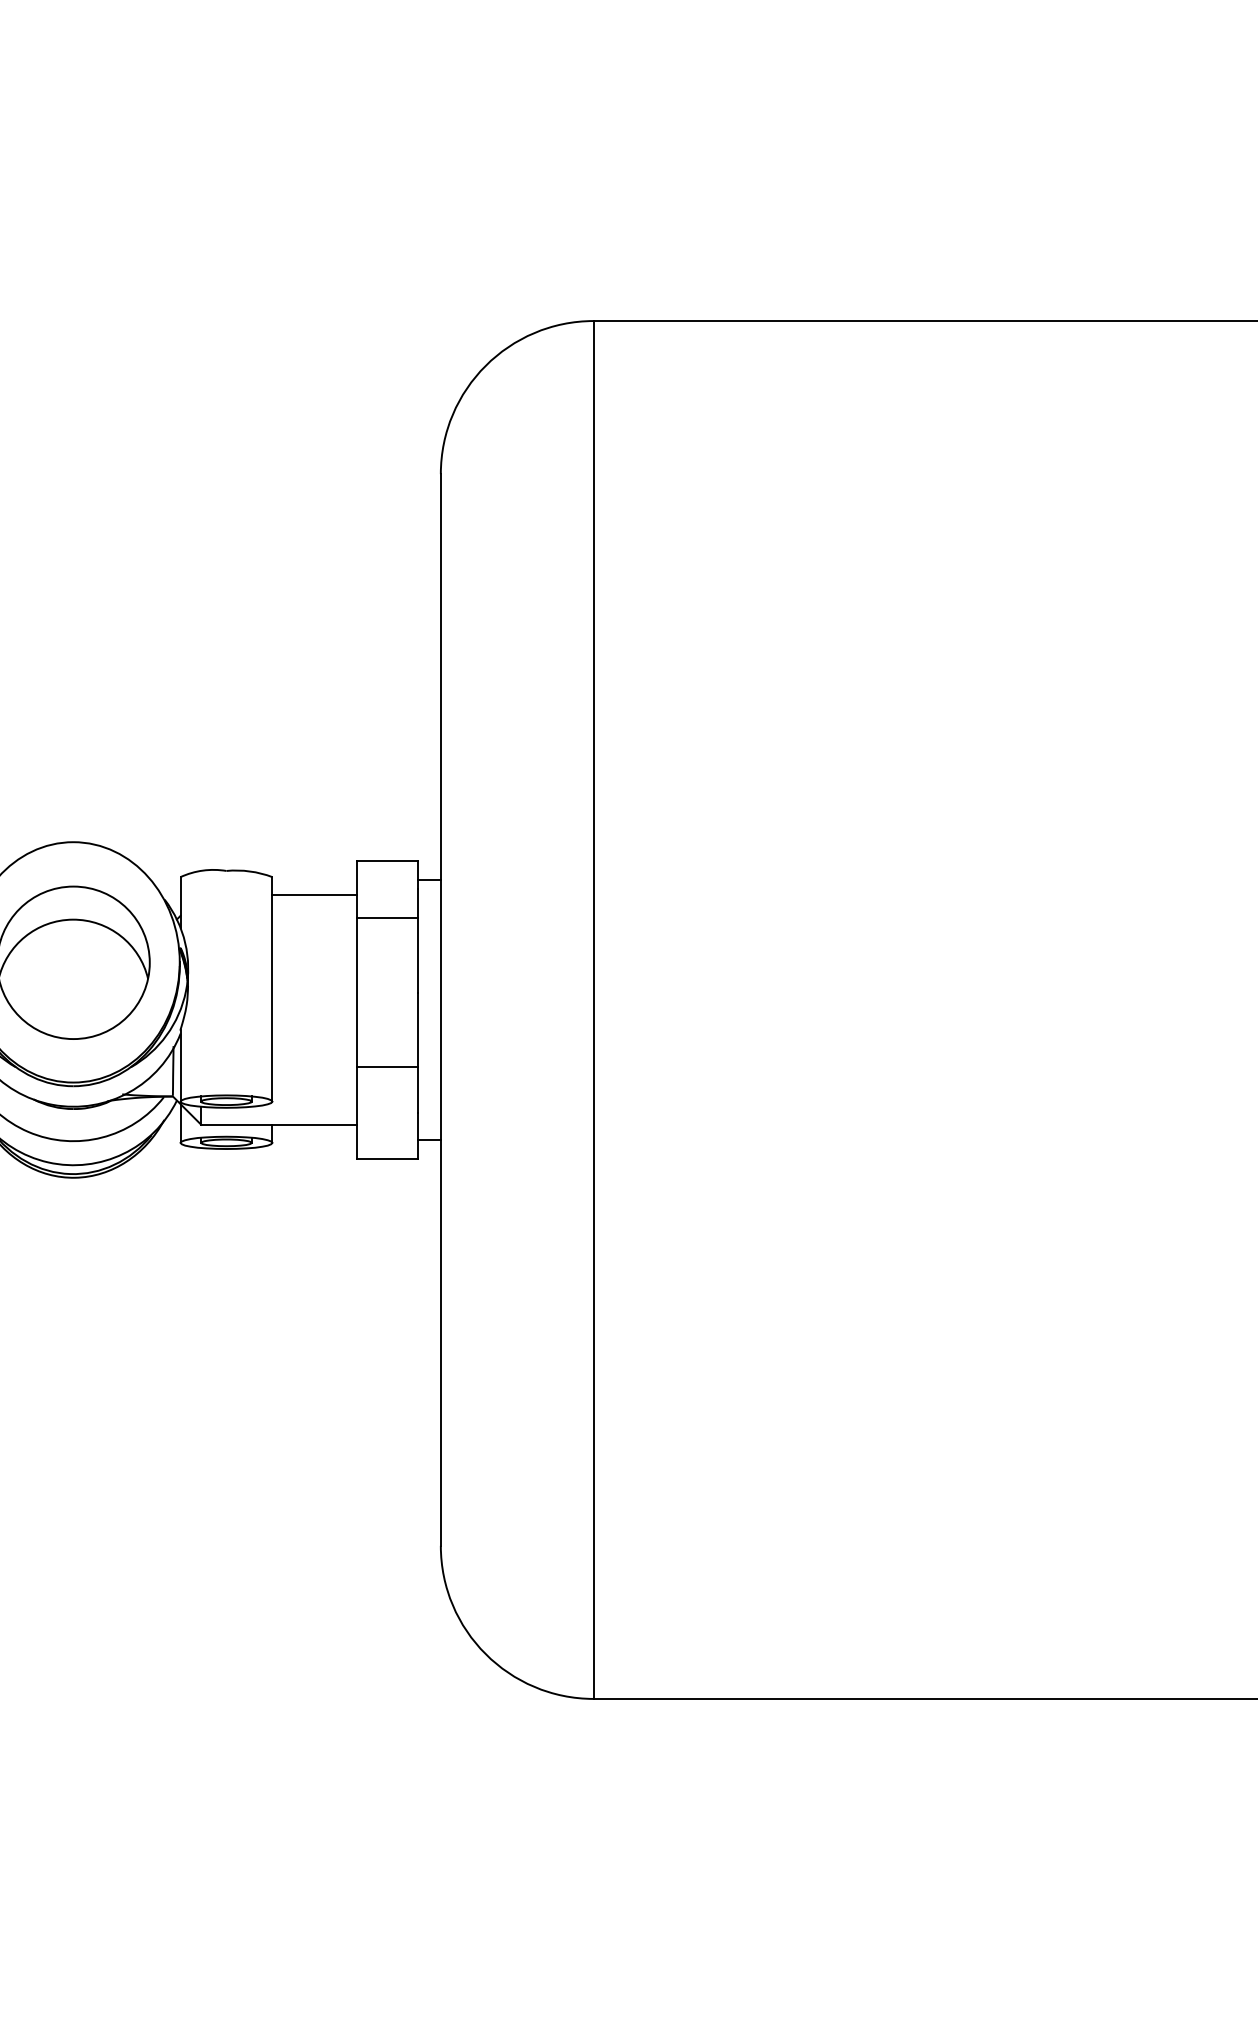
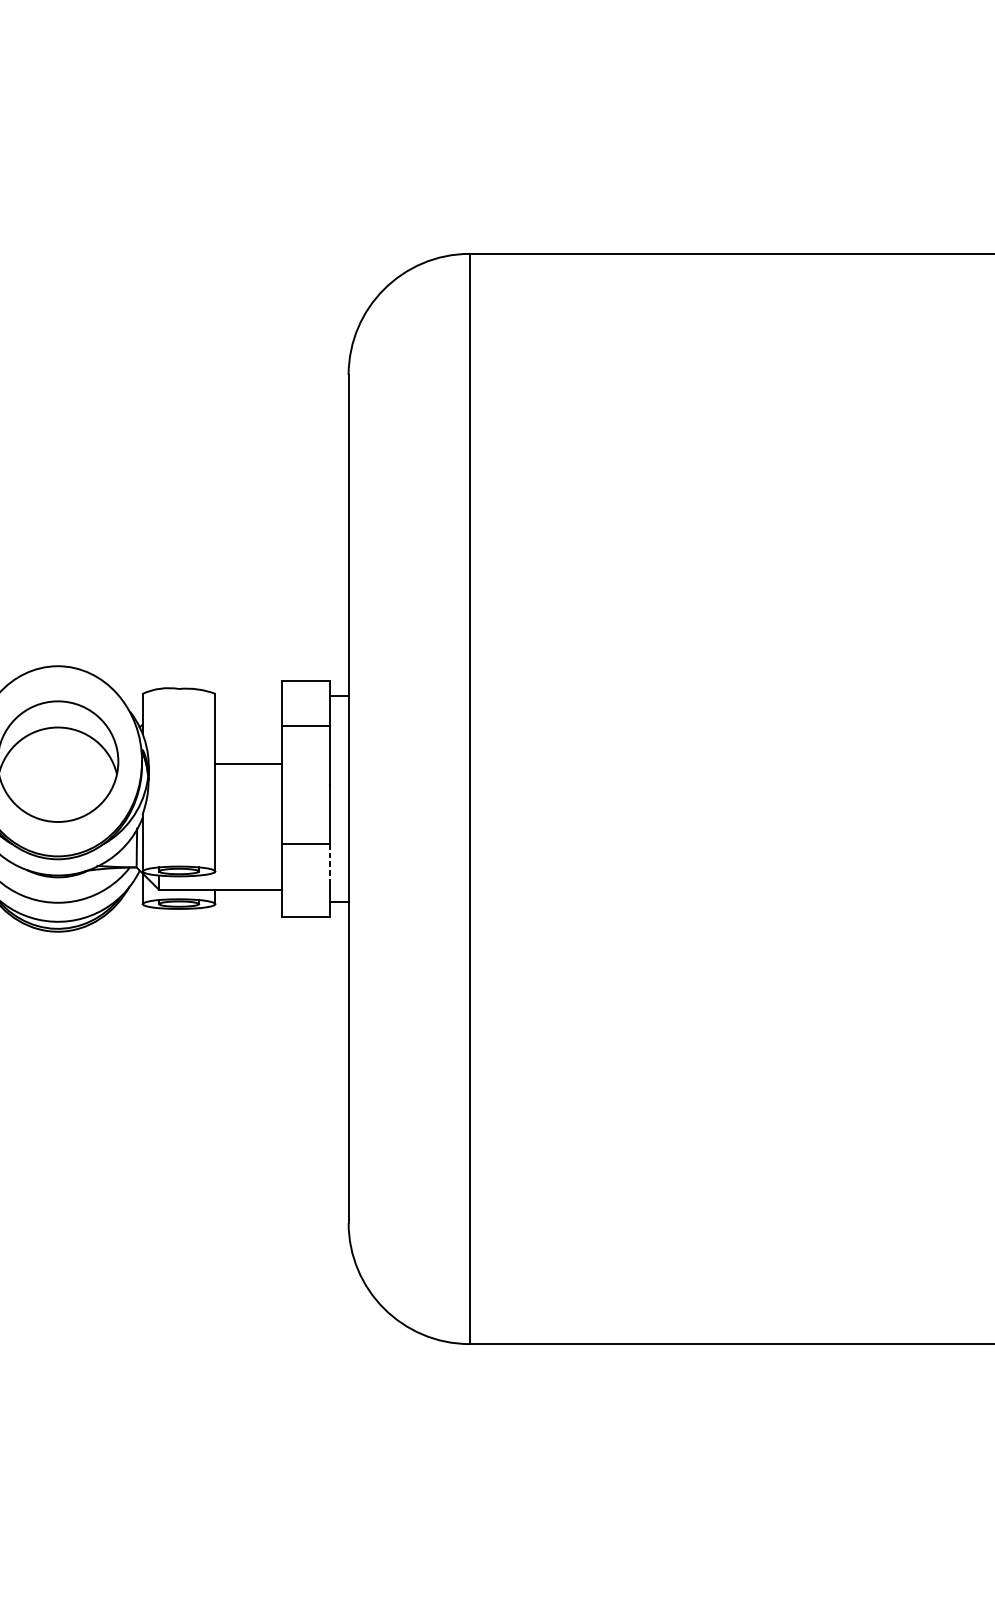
line: (314, 895) -> (248, 763), moved
line: (417, 1089) -> (330, 861), solid -> dashed

